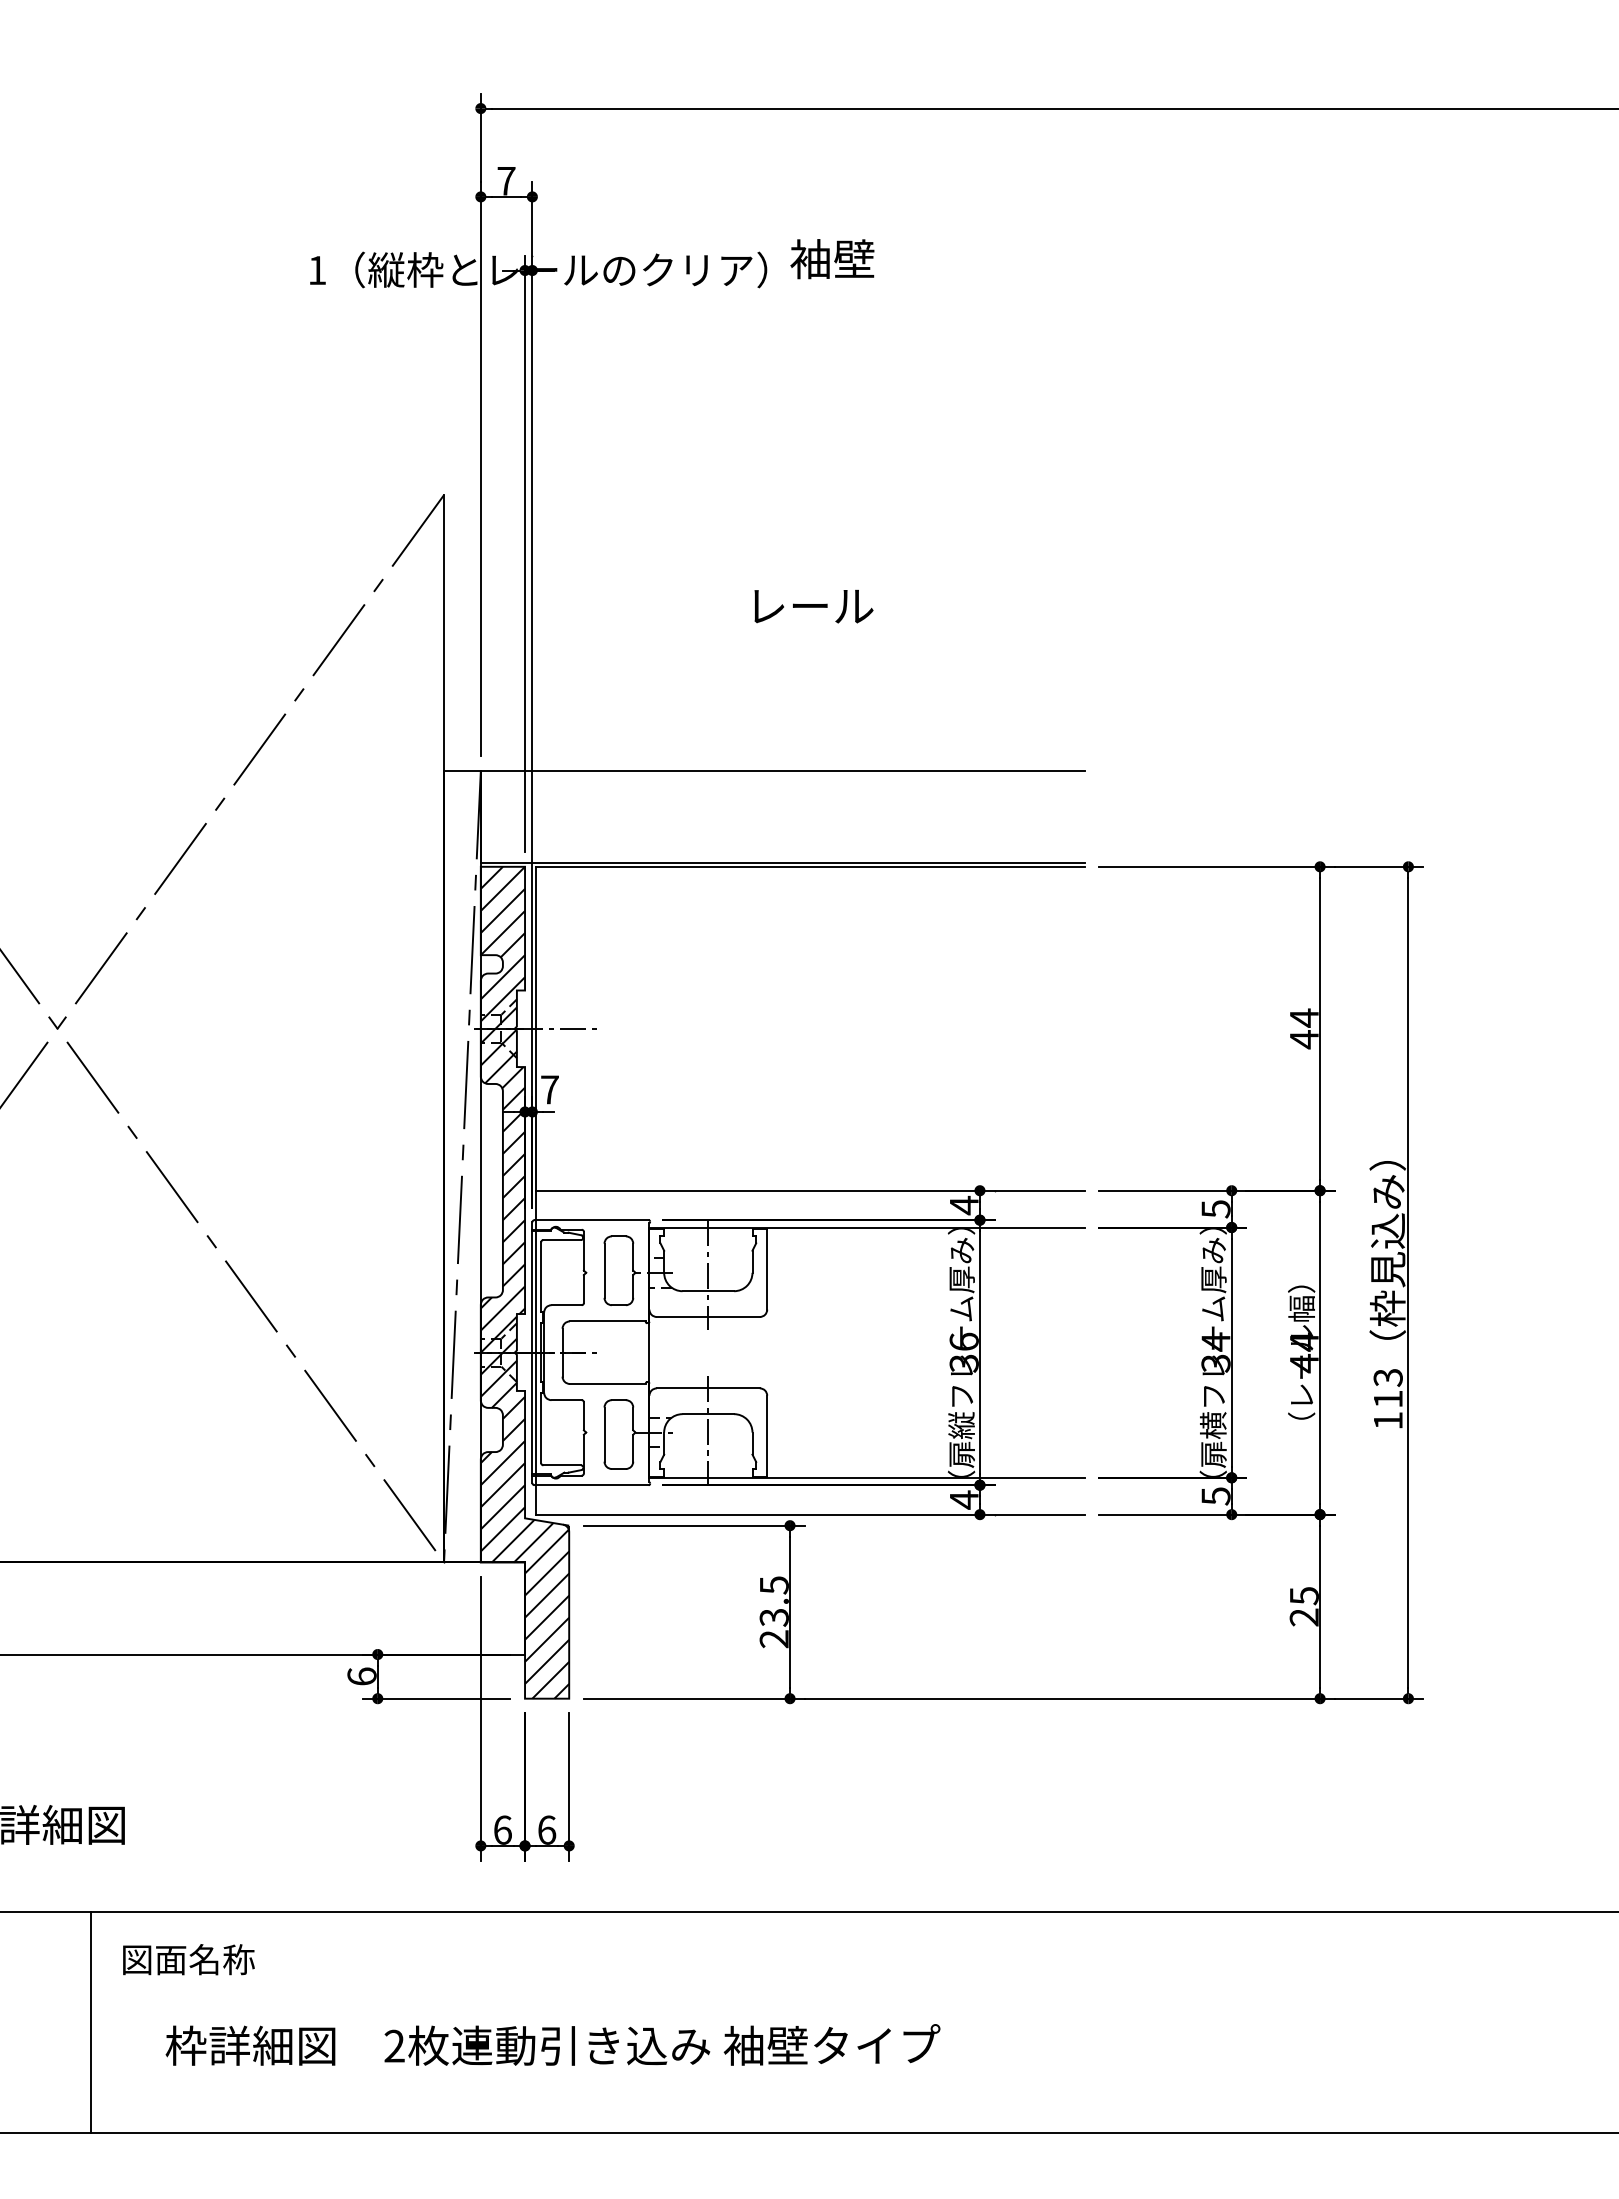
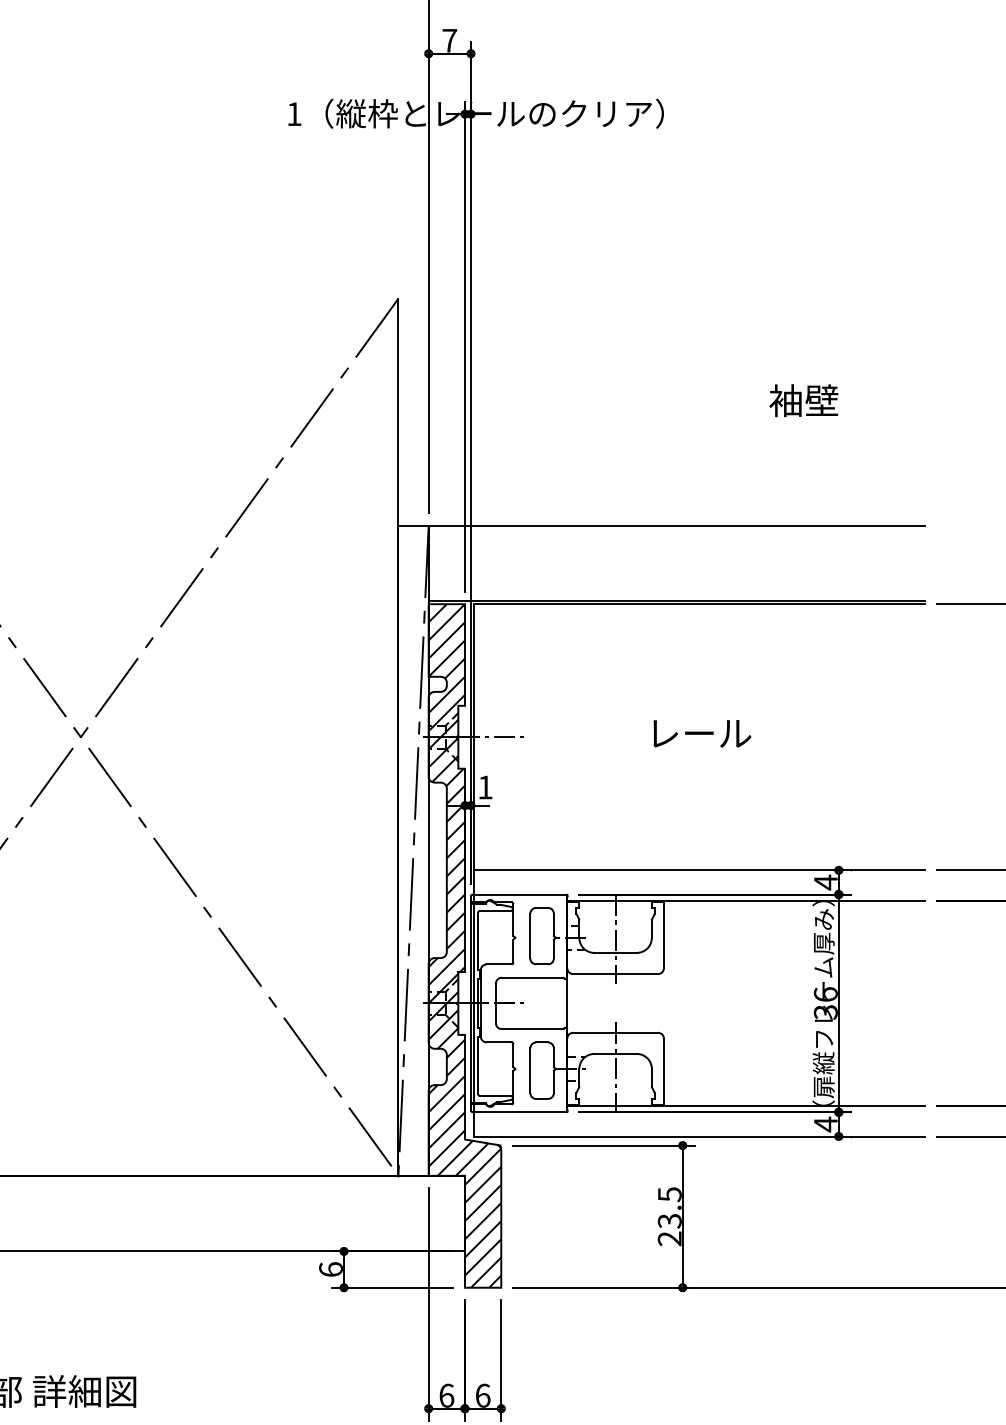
text: (832, 259) -> (803, 400), moved
text: (813, 606) -> (702, 733), moved
text: (549, 1089) -> (485, 787), 7 -> 1

